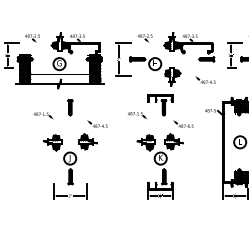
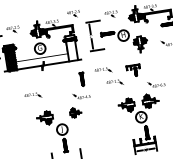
part: (102, 31) -> (73, 14), added
hatch: (94, 68) -> (71, 47), removed
part: (126, 99) -> (103, 70), added
part: (160, 105) -> (133, 71), size x0.6
part: (70, 107) -> (82, 79), moved
part: (87, 141) -> (75, 112), size x0.7

